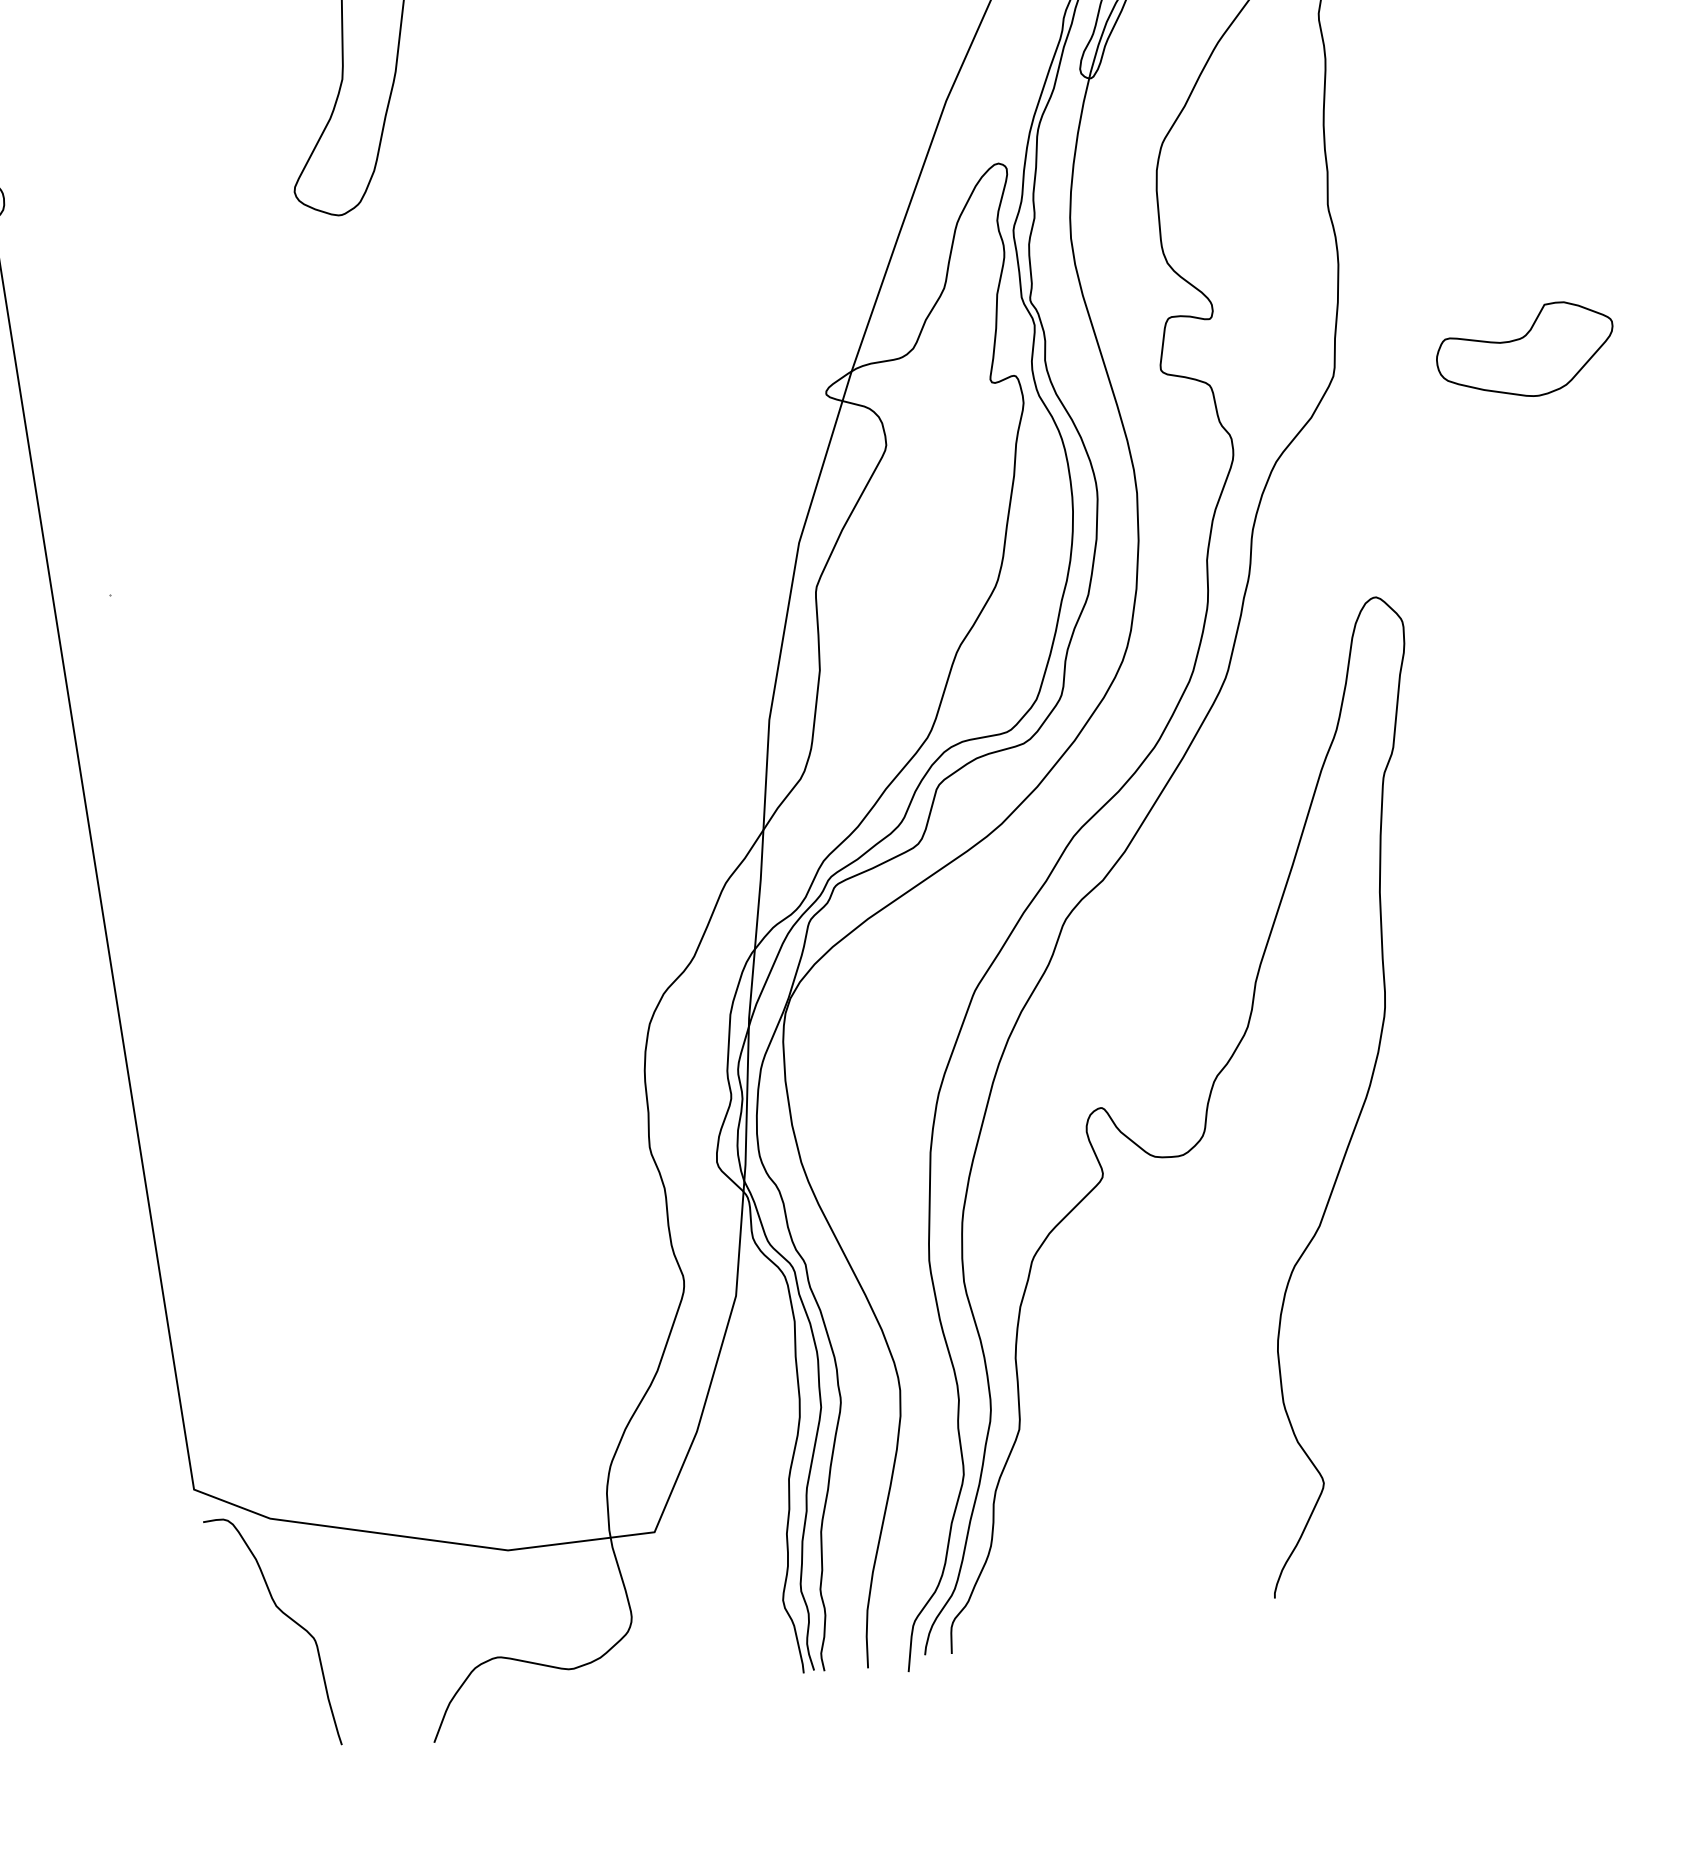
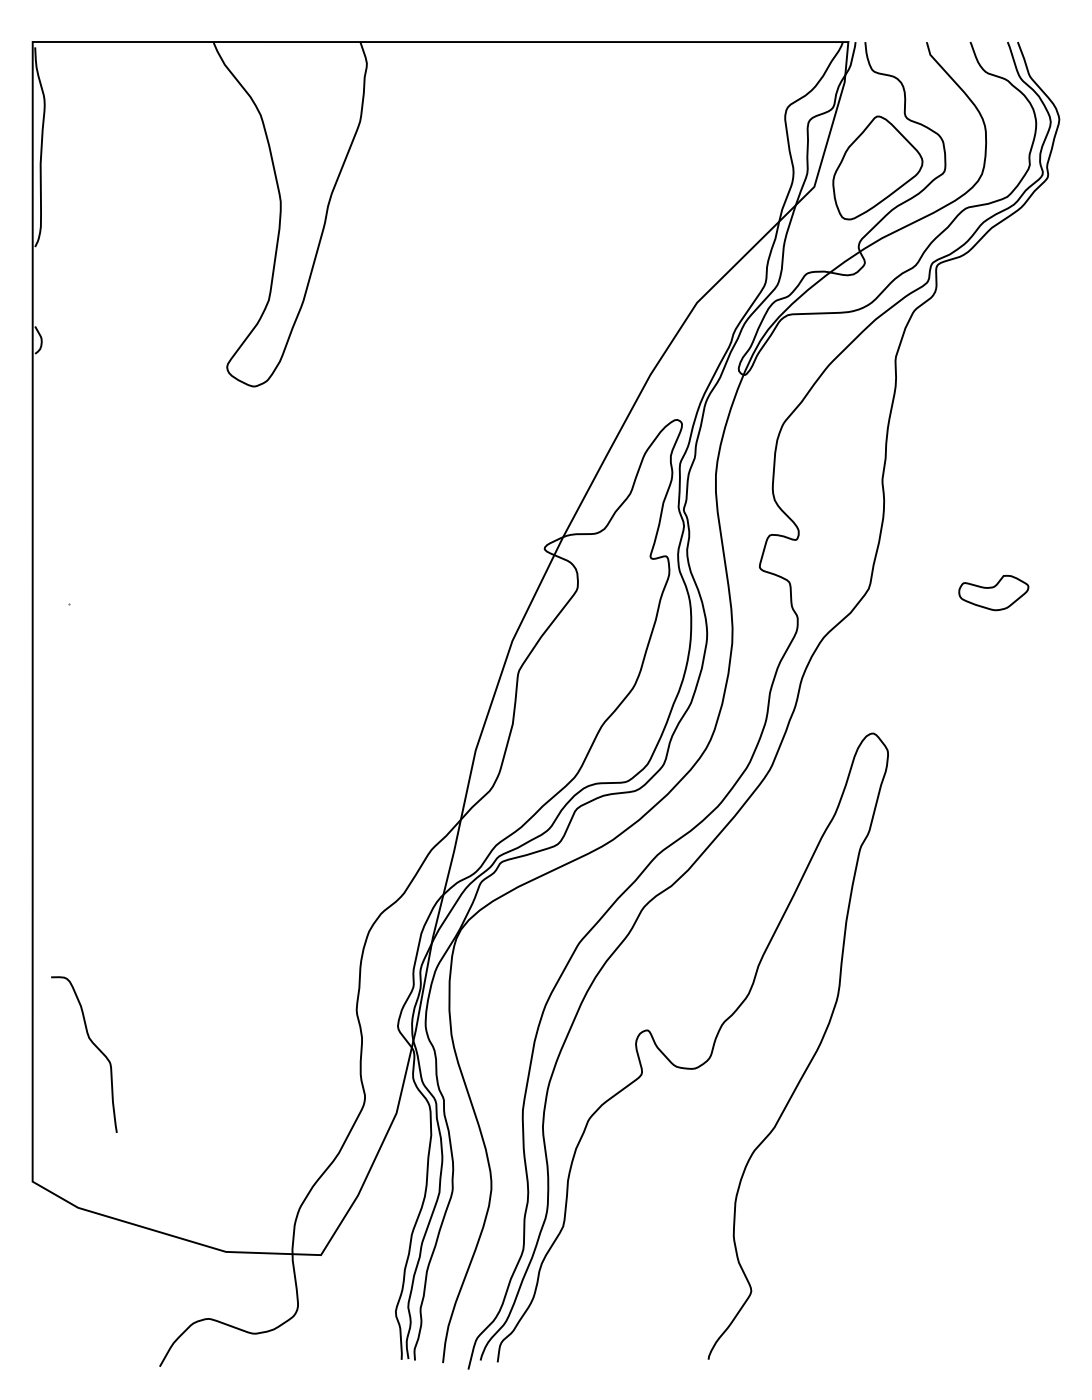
part: (1525, 351) -> (993, 592), size x0.6
curve: (286, 1617) -> (94, 1046), moved

